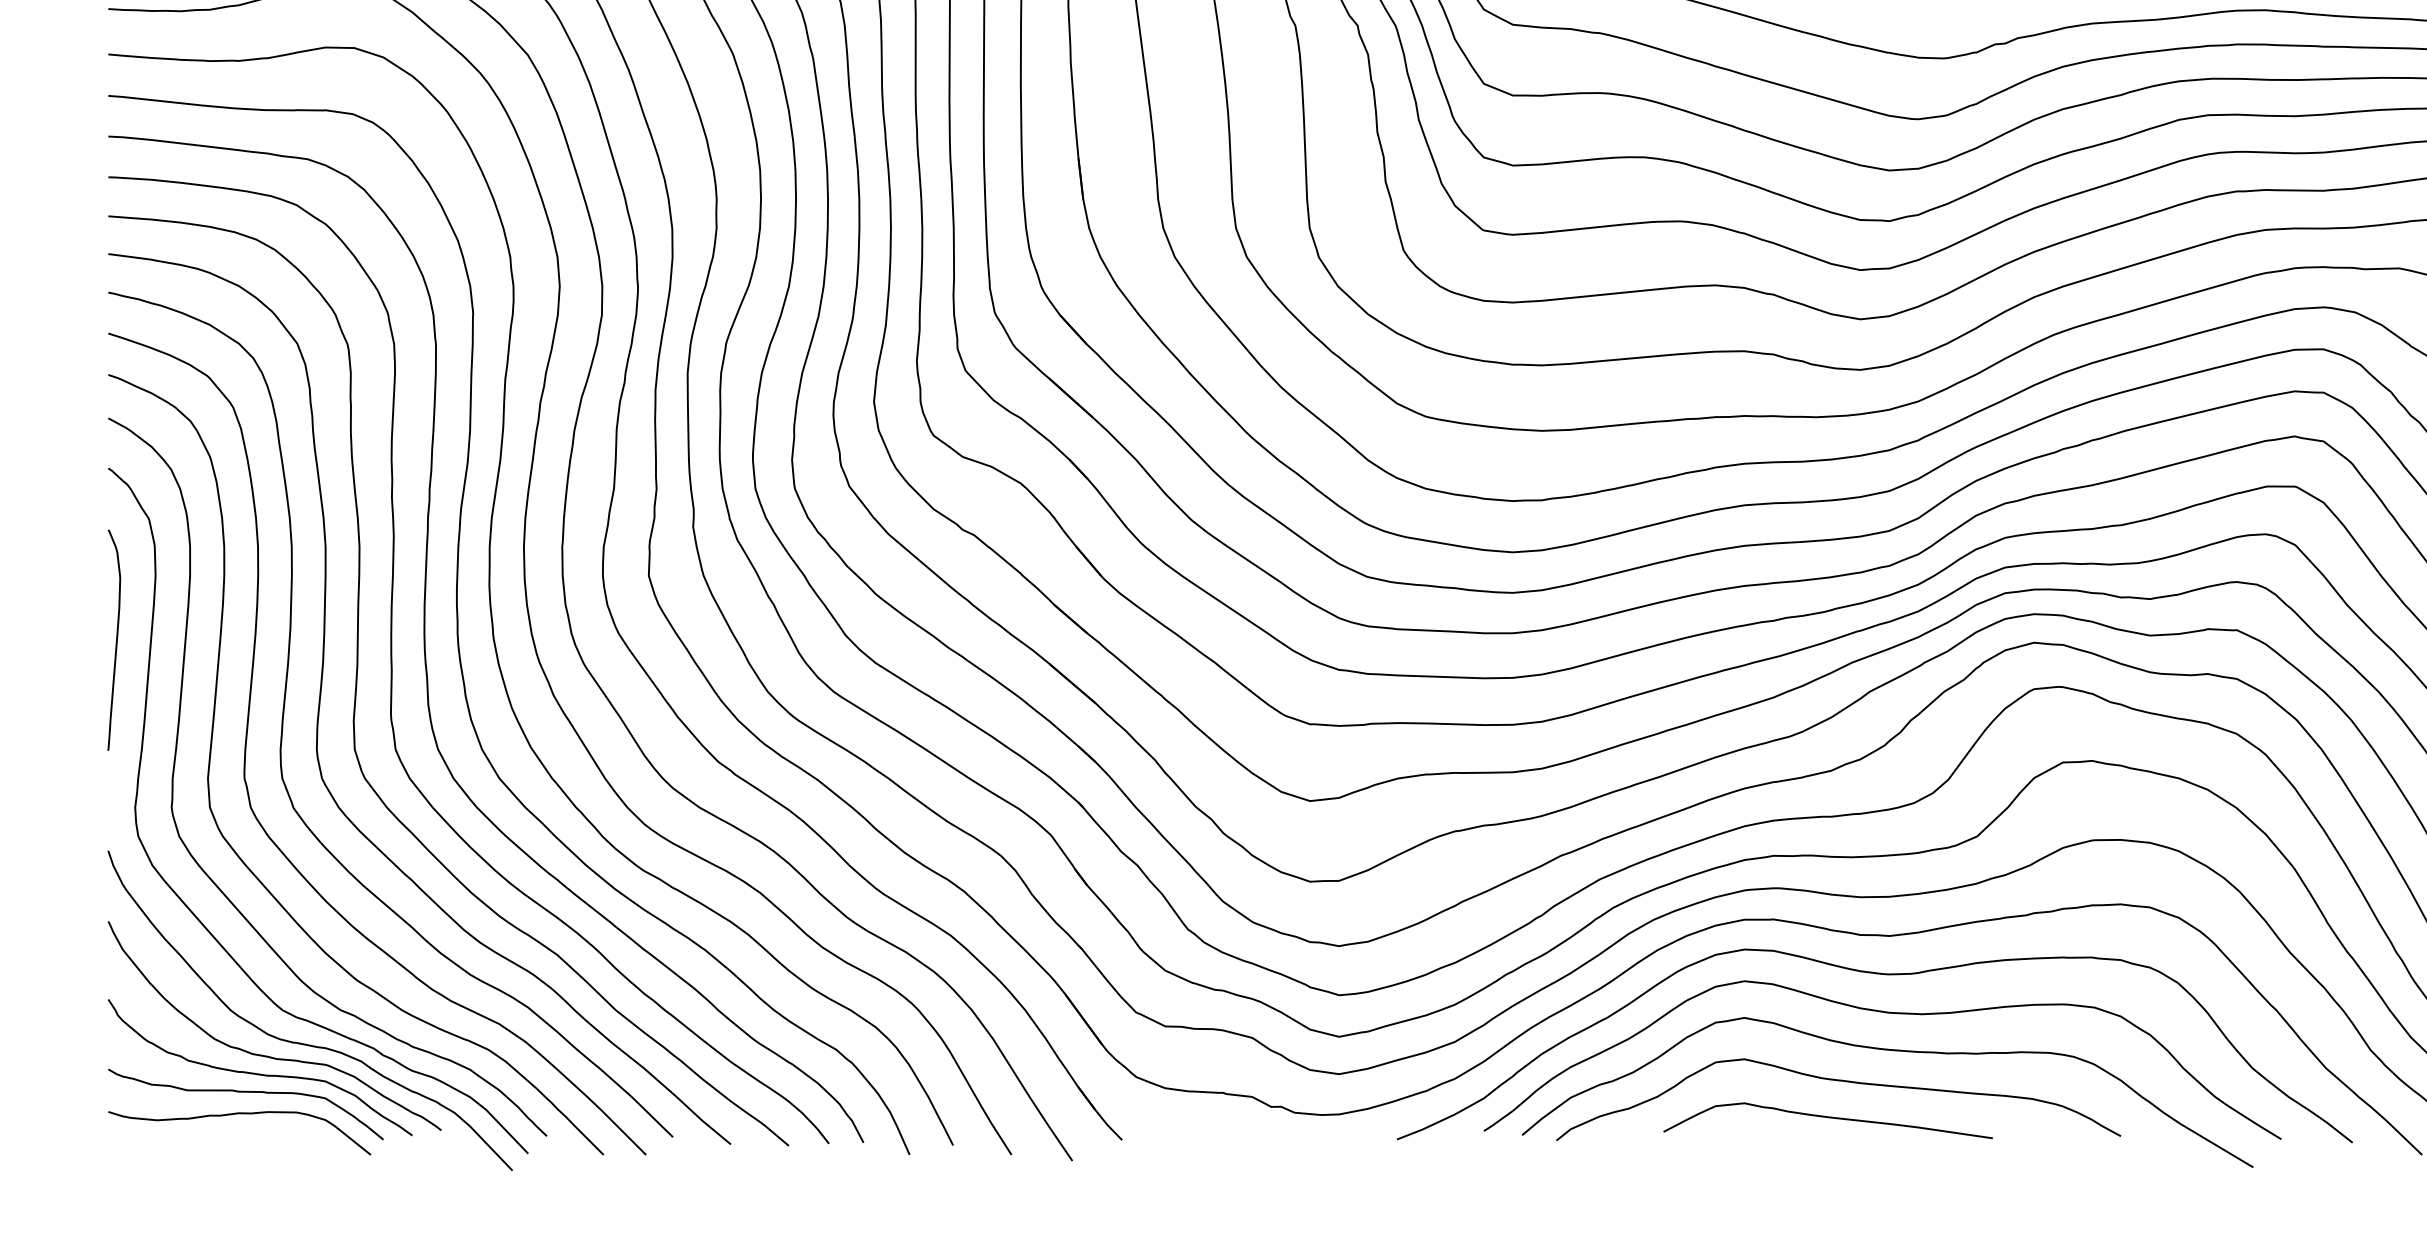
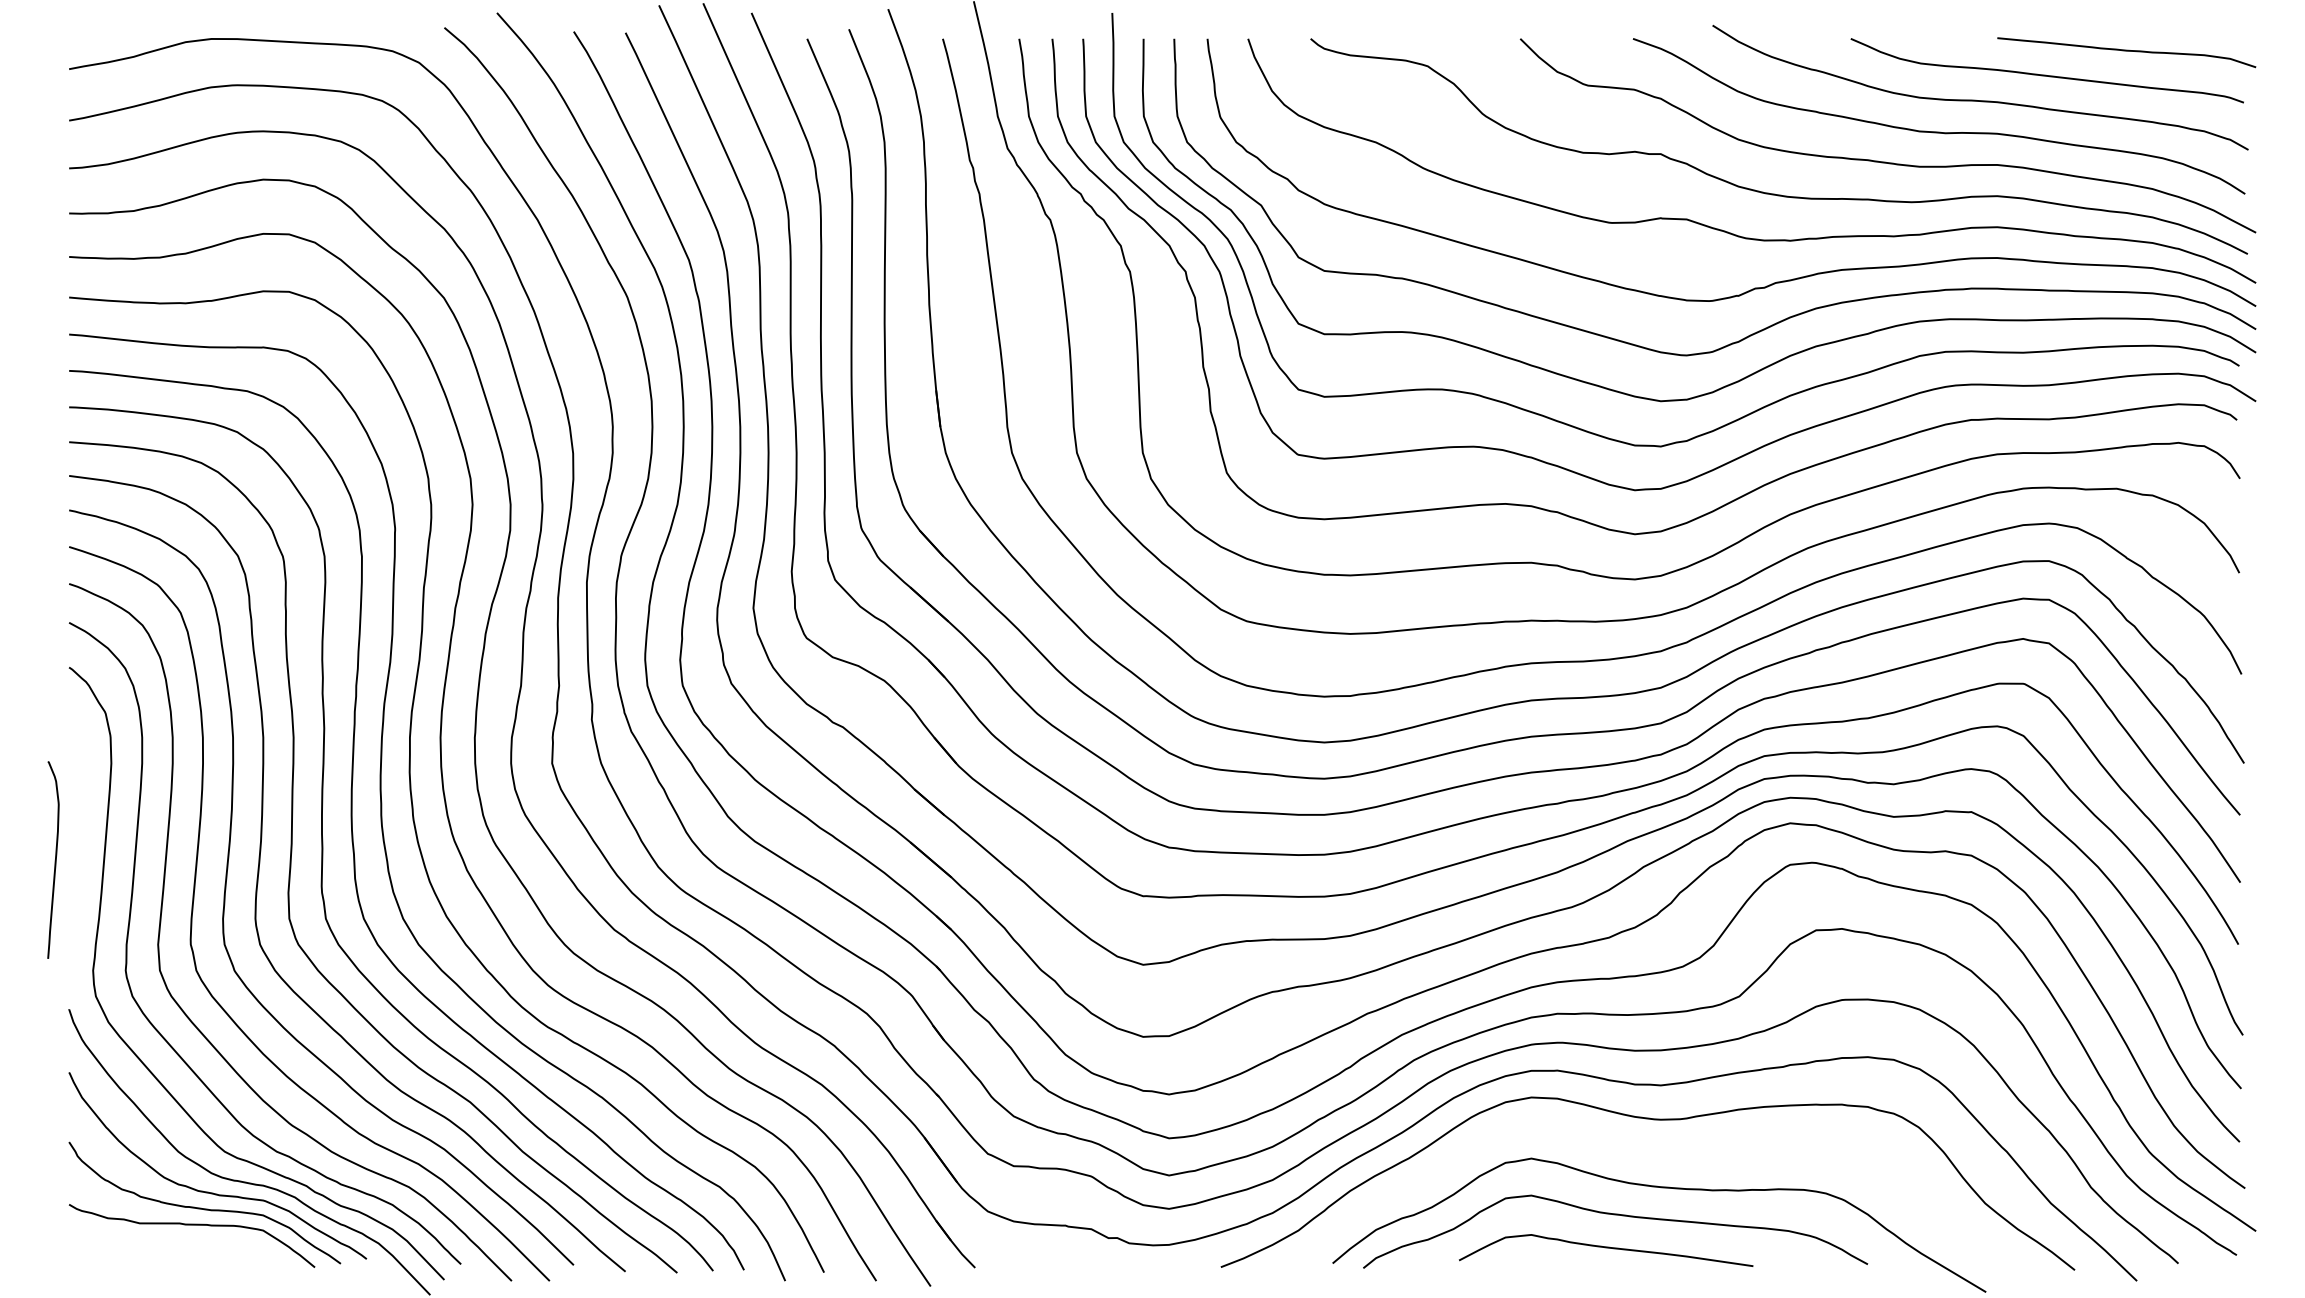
curve: (115, 640) -> (54, 860), moved
curve: (1892, 1014) -> (1663, 1155), removed
curve: (235, 1115) -> (182, 1245), removed

